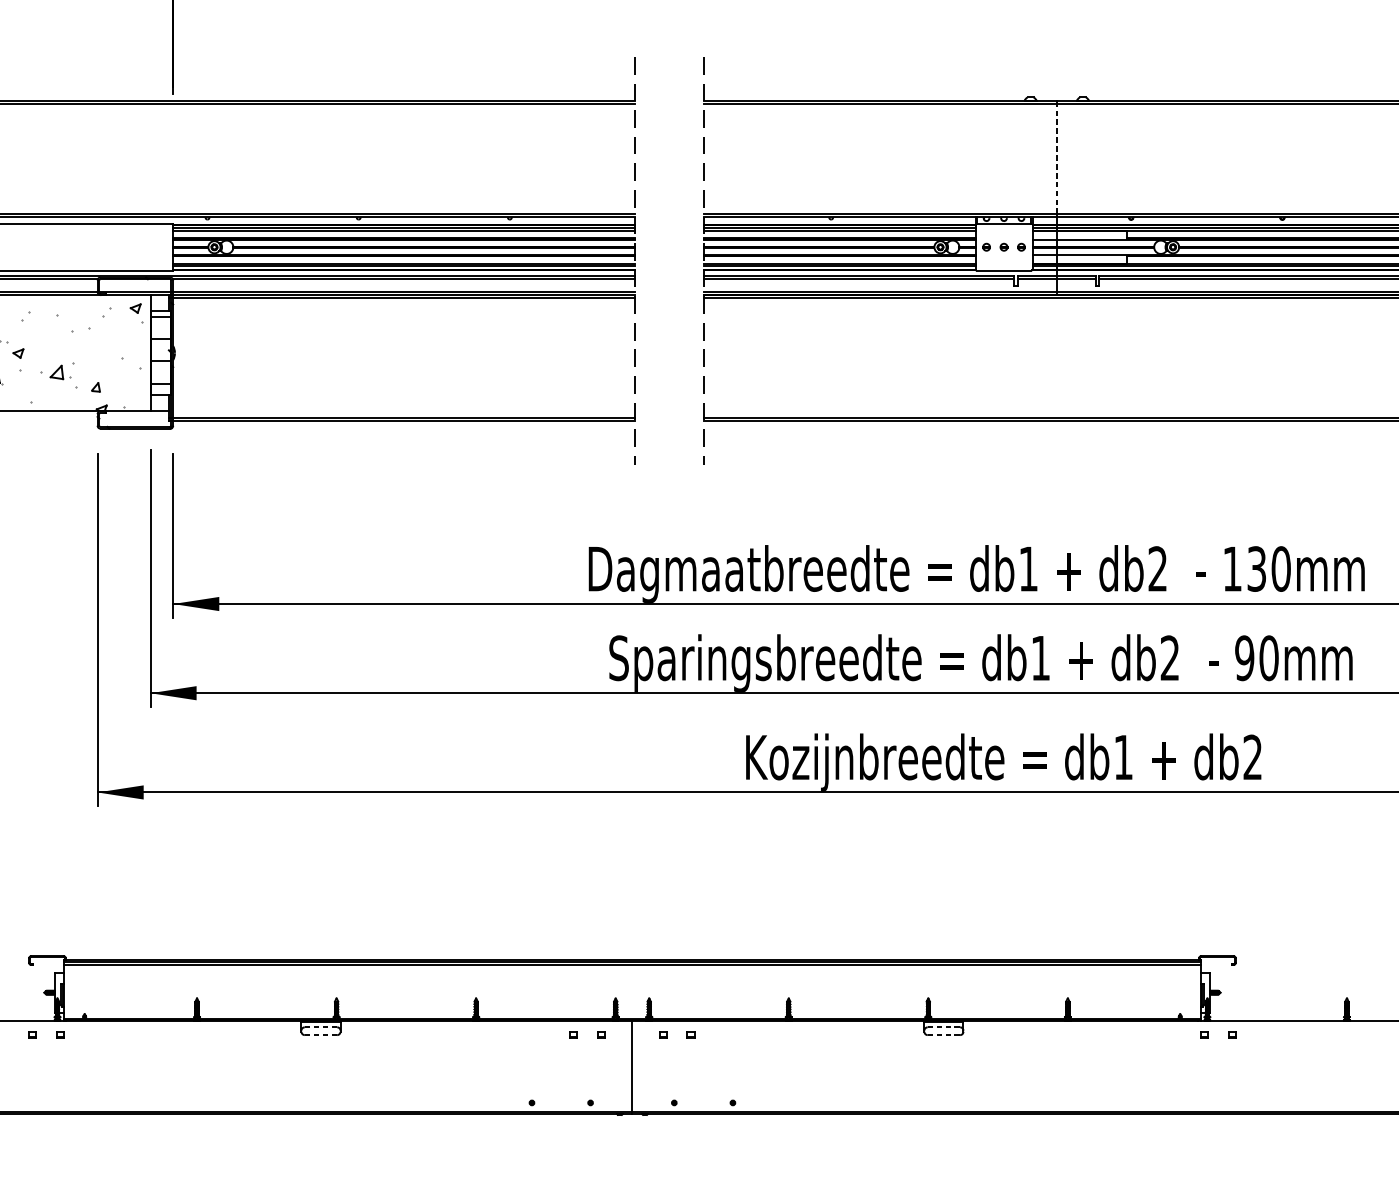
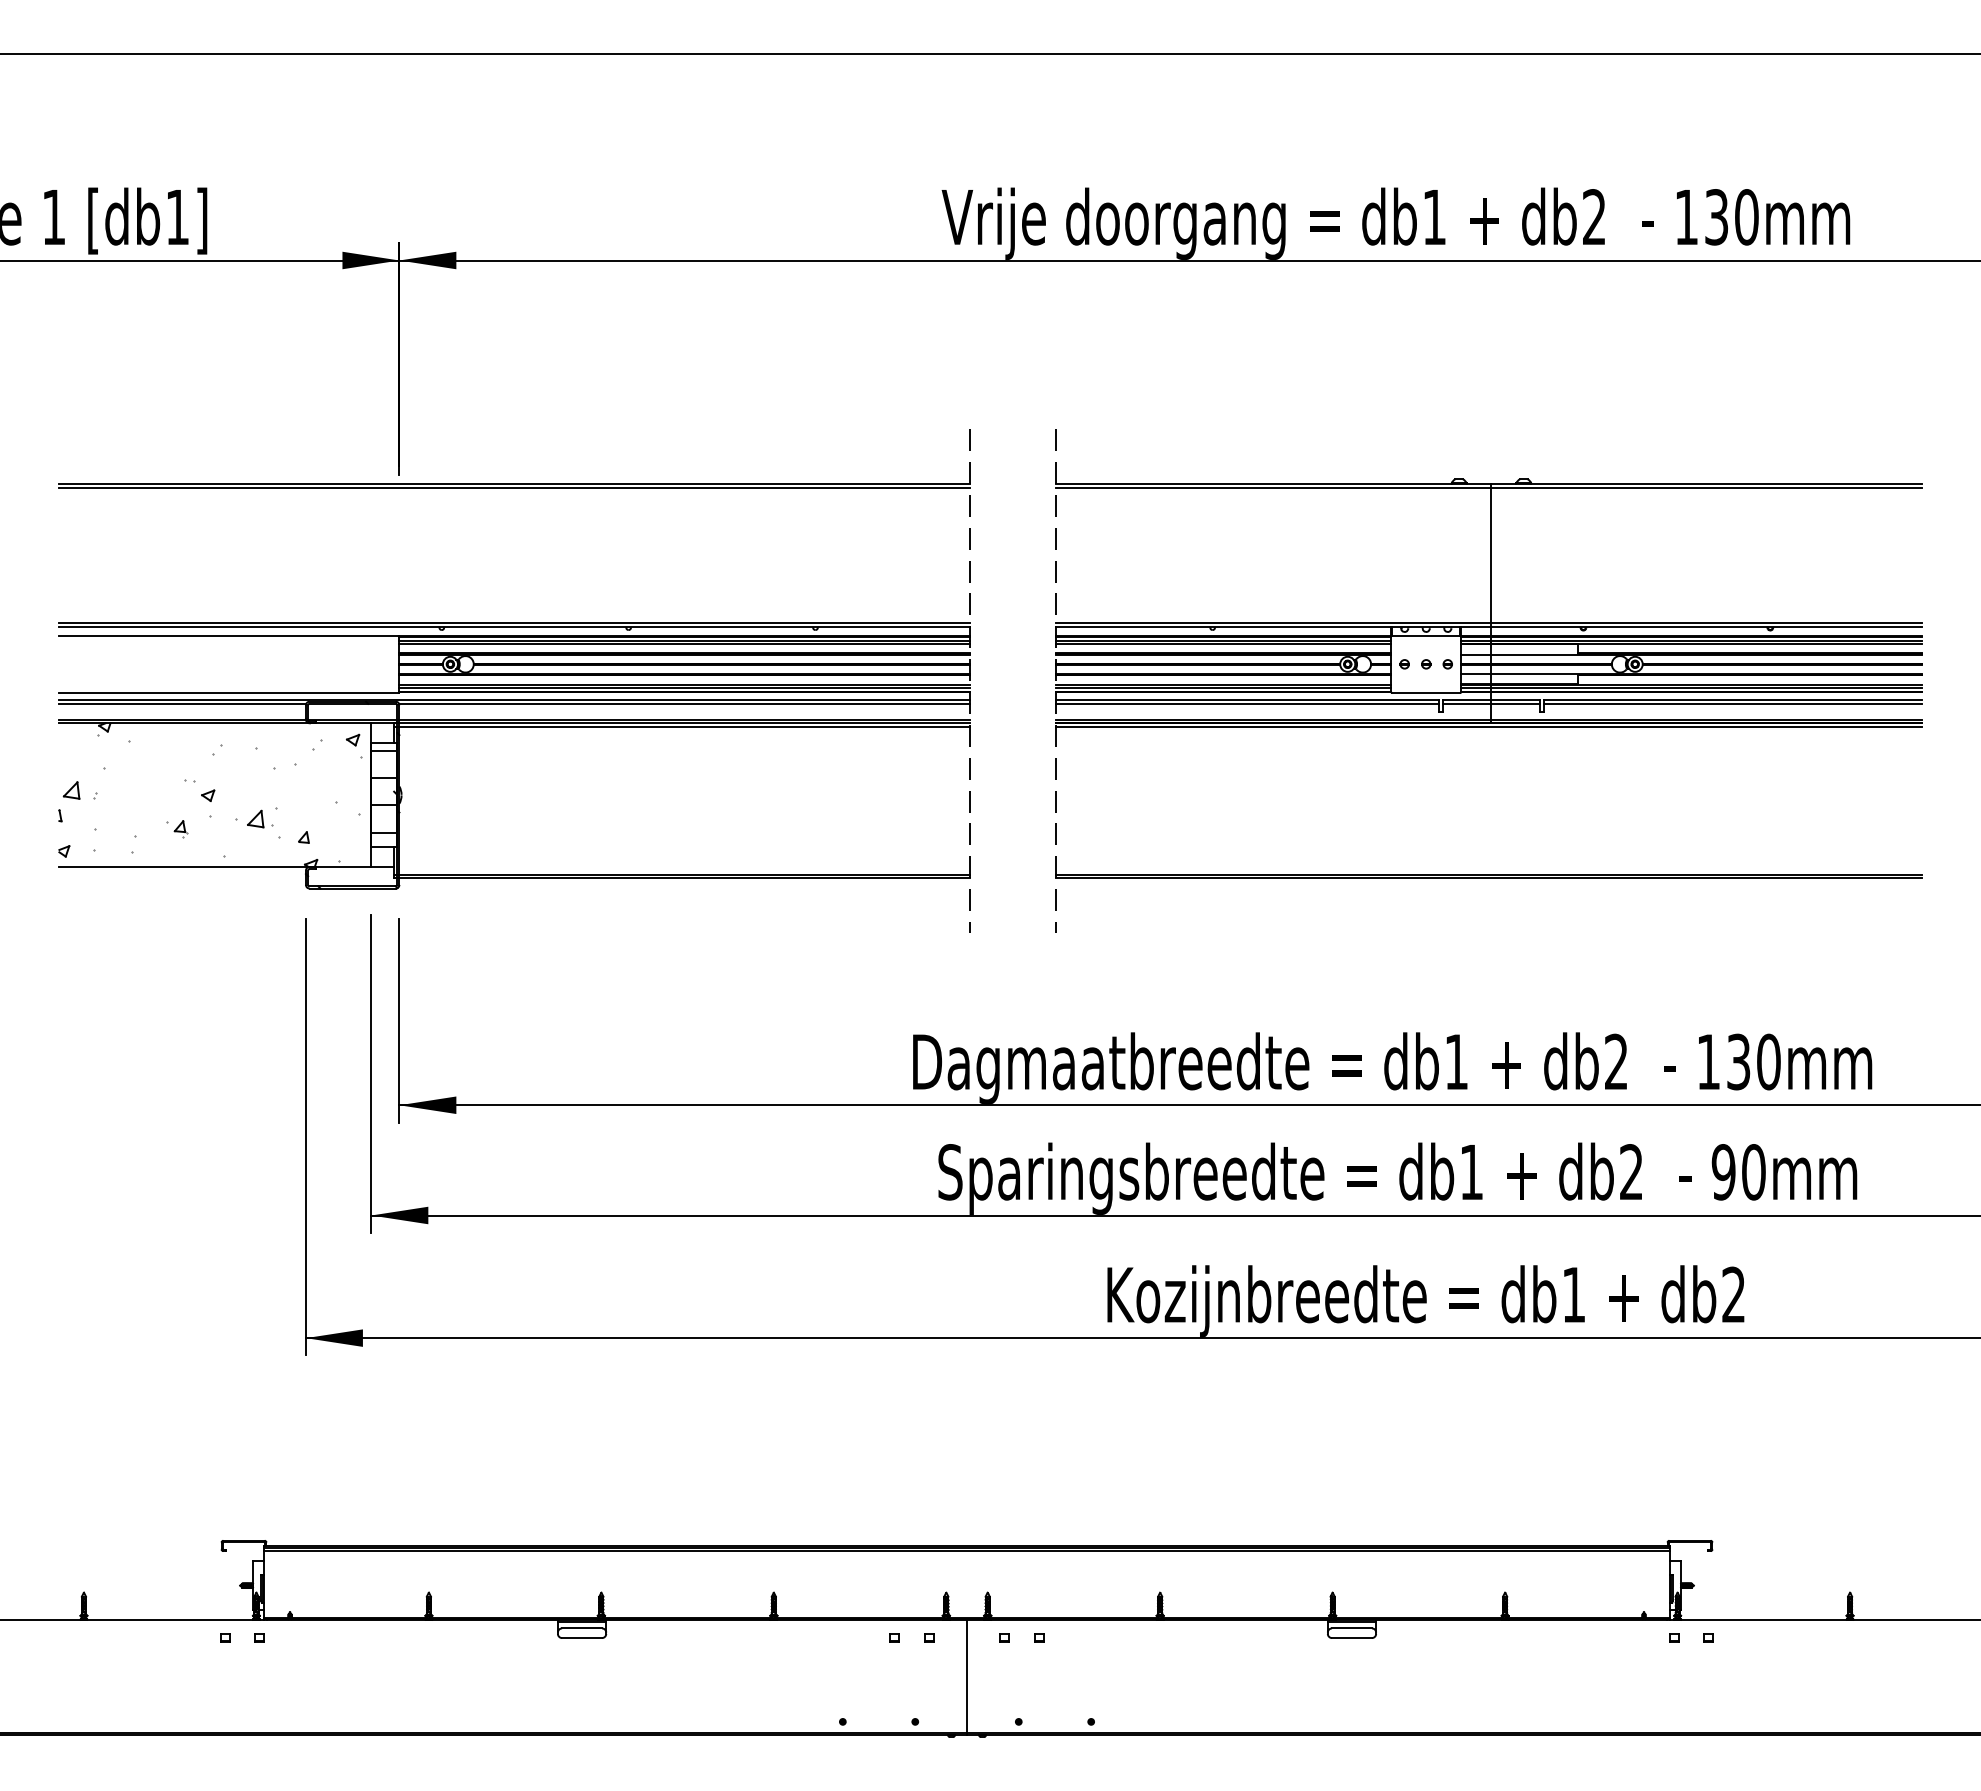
line: (1056, 159) -> (1491, 555), dashed -> solid
line: (320, 1027) -> (581, 1628), dashed -> solid
line: (944, 1027) -> (1352, 1628), dashed -> solid
line: (320, 1035) -> (581, 1638), dashed -> solid
line: (944, 1035) -> (1352, 1638), dashed -> solid

